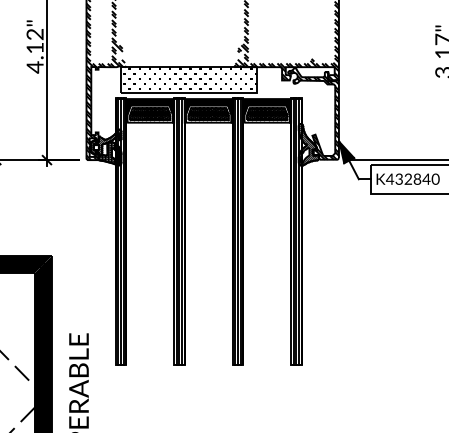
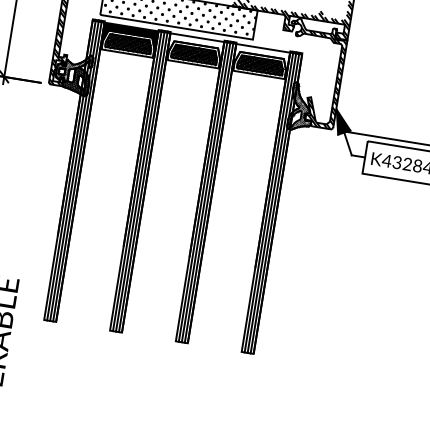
fill: (208, 110) -> (195, 50), removed
fill: (267, 110) -> (261, 61), removed

